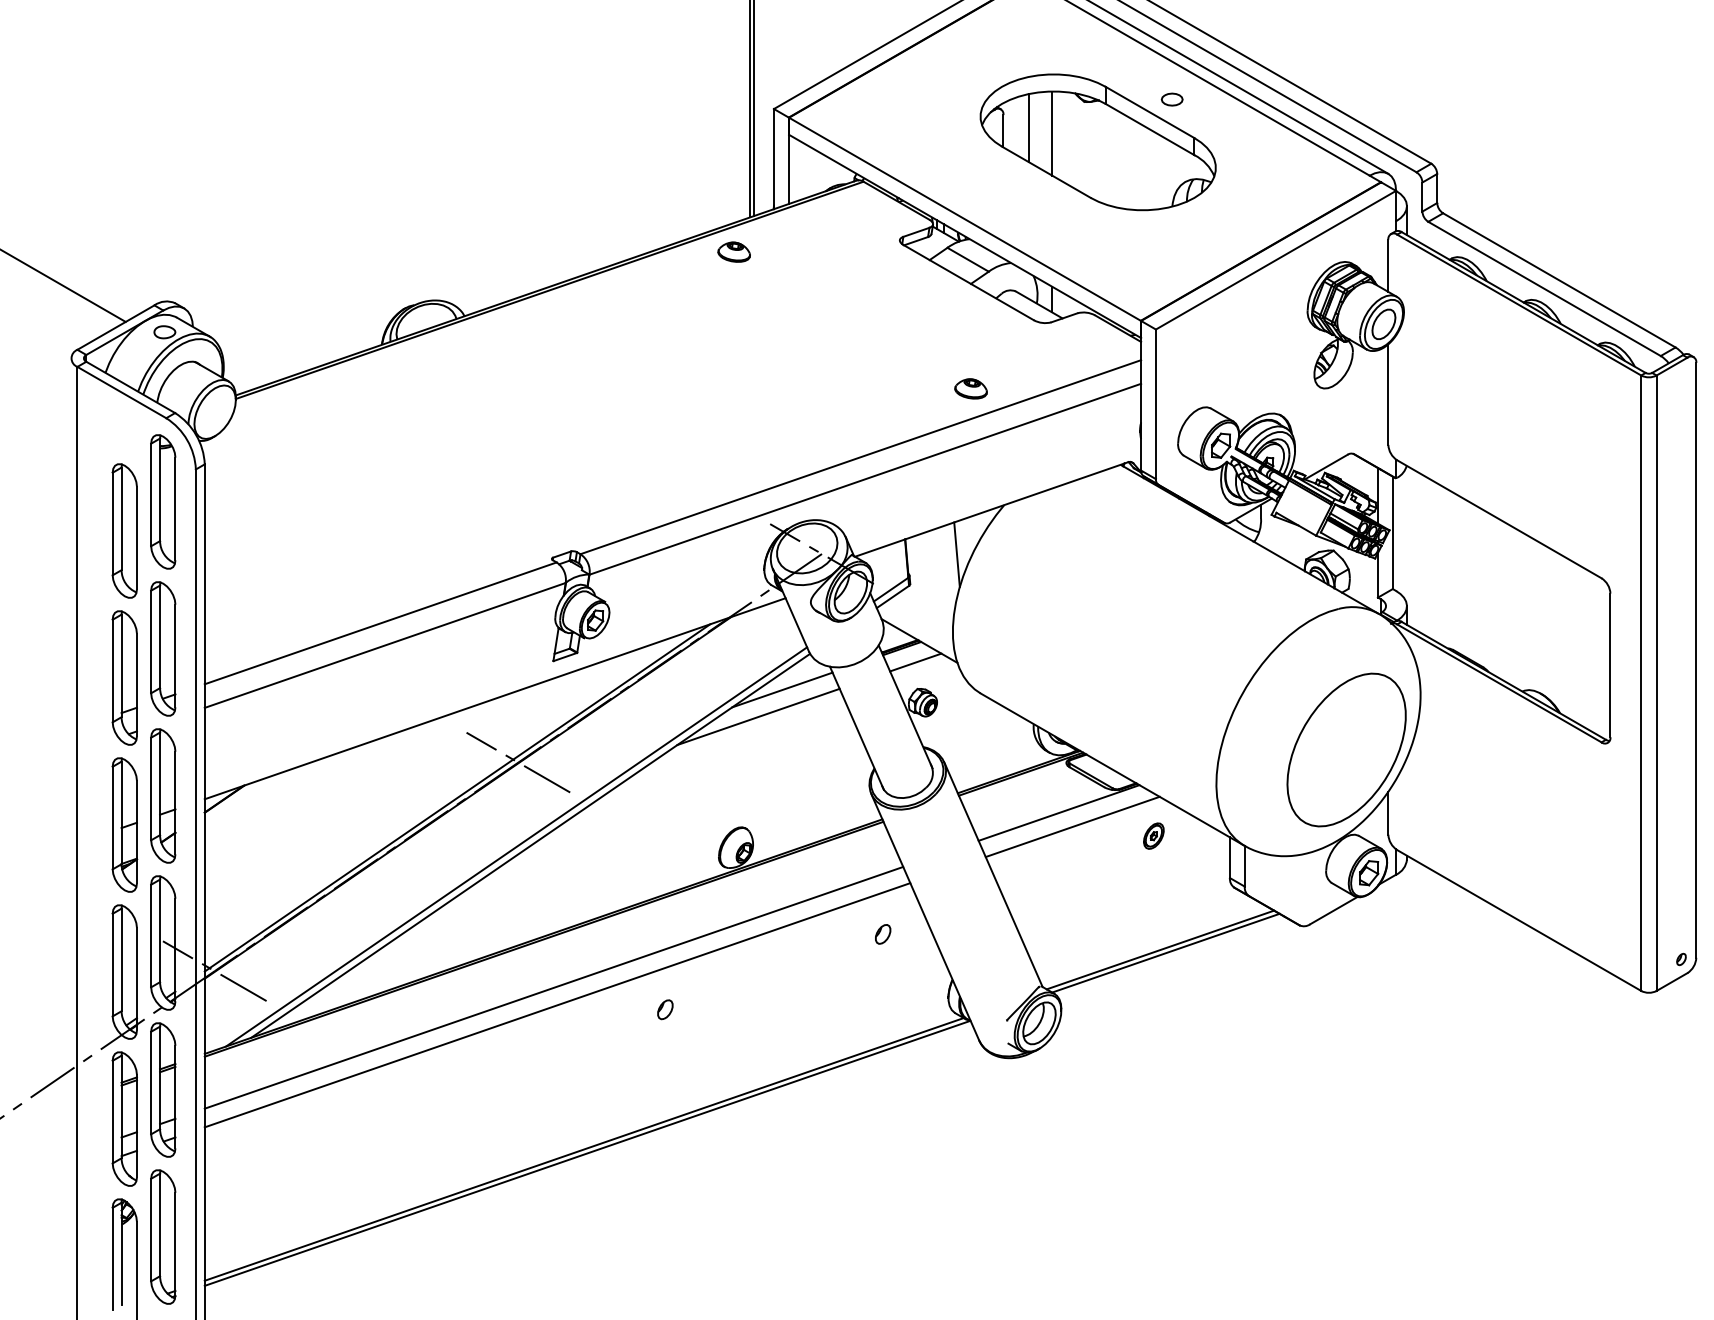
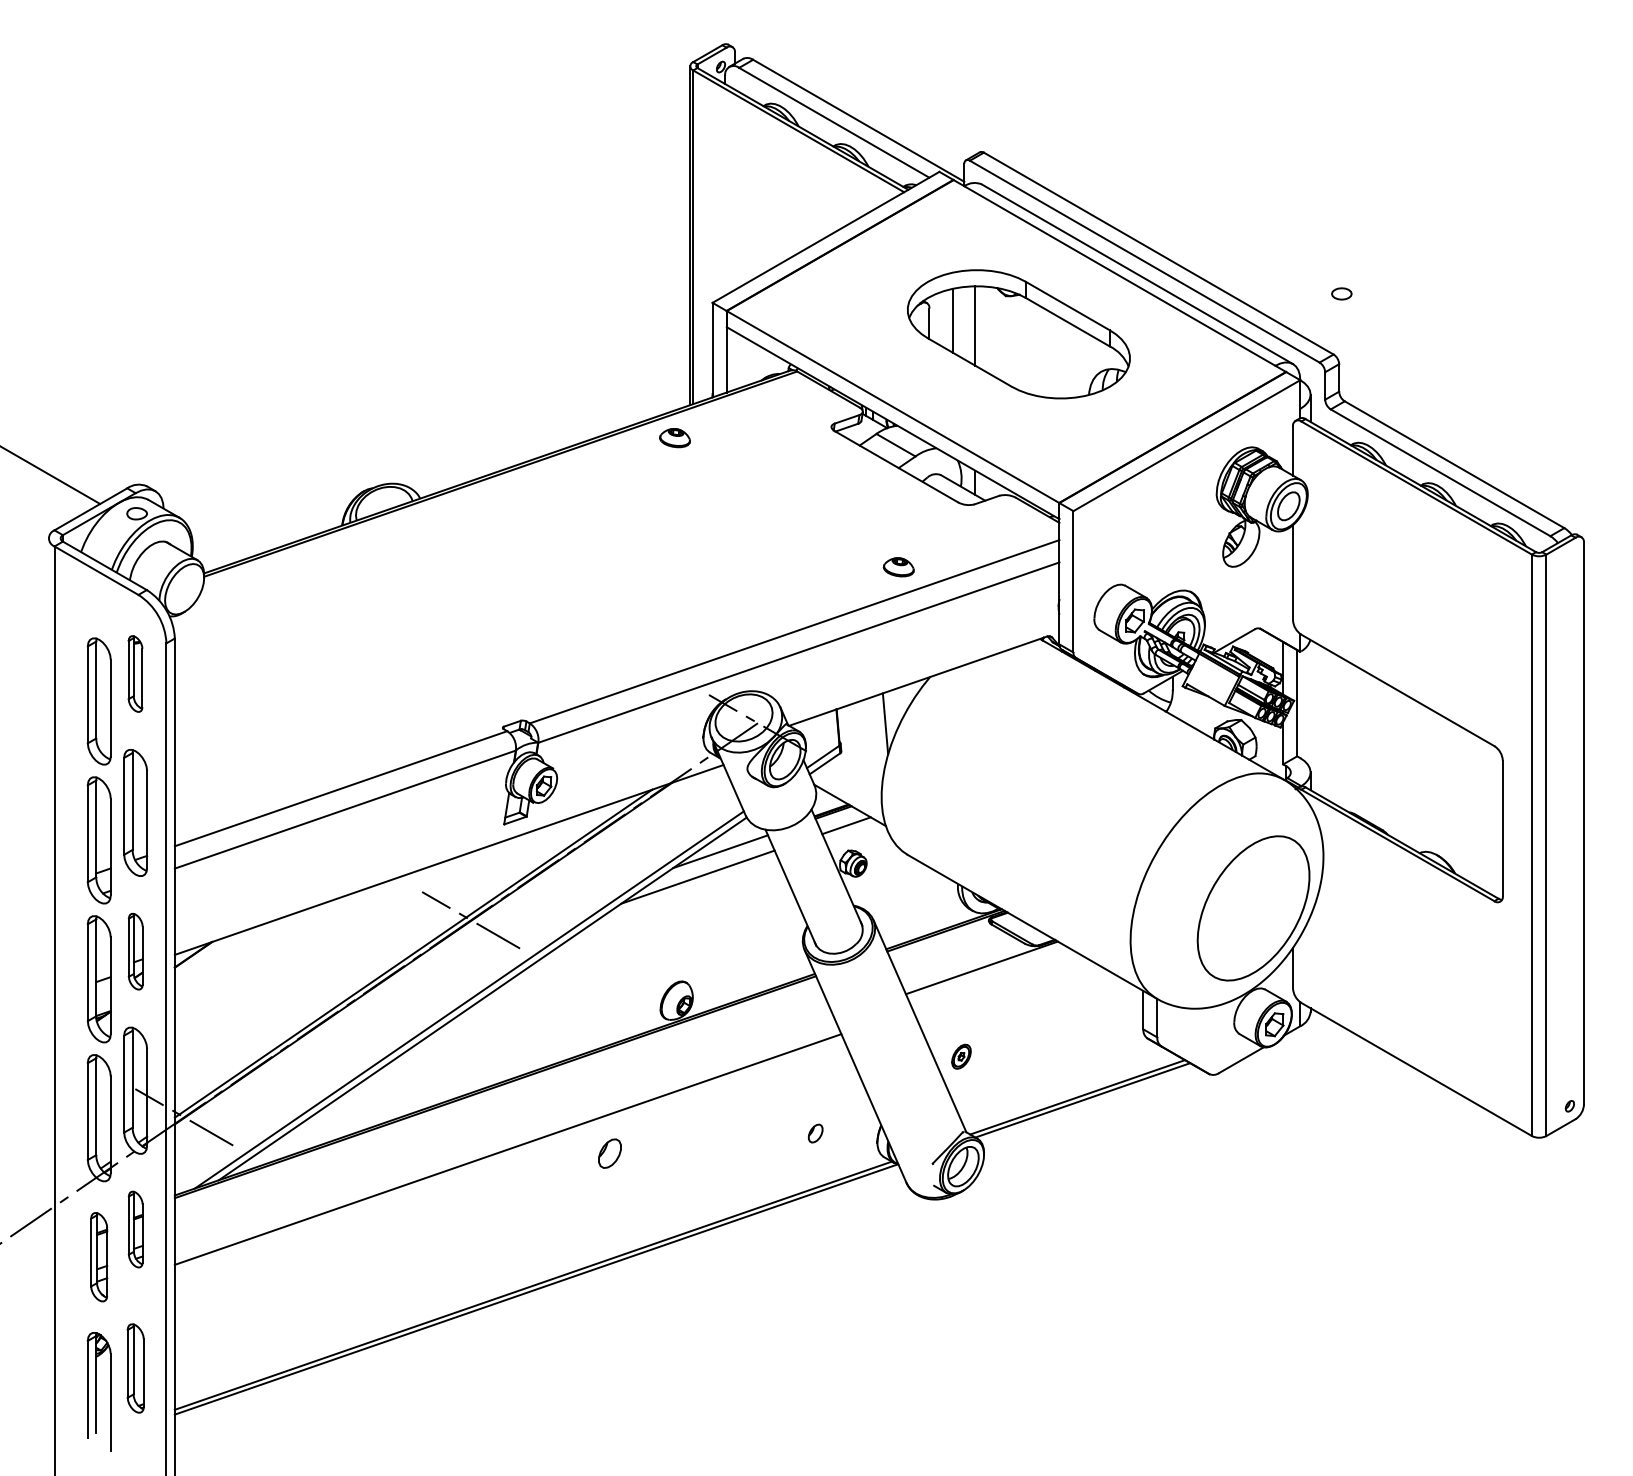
part: (1171, 99) -> (1341, 293), moved
part: (163, 501) -> (135, 673), size x0.6
part: (163, 795) -> (135, 951), size x0.6
line: (1072, 826) -> (994, 980), removed
part: (1153, 835) -> (961, 1056), moved
part: (882, 934) -> (815, 1133), moved
line: (553, 987) -> (504, 1132), removed
part: (664, 1009) -> (609, 1153), size x1.6
part: (163, 1089) -> (135, 1229), size x0.6
part: (123, 1119) -> (98, 1257), size x0.7
part: (163, 1237) -> (135, 1368), size x0.7

